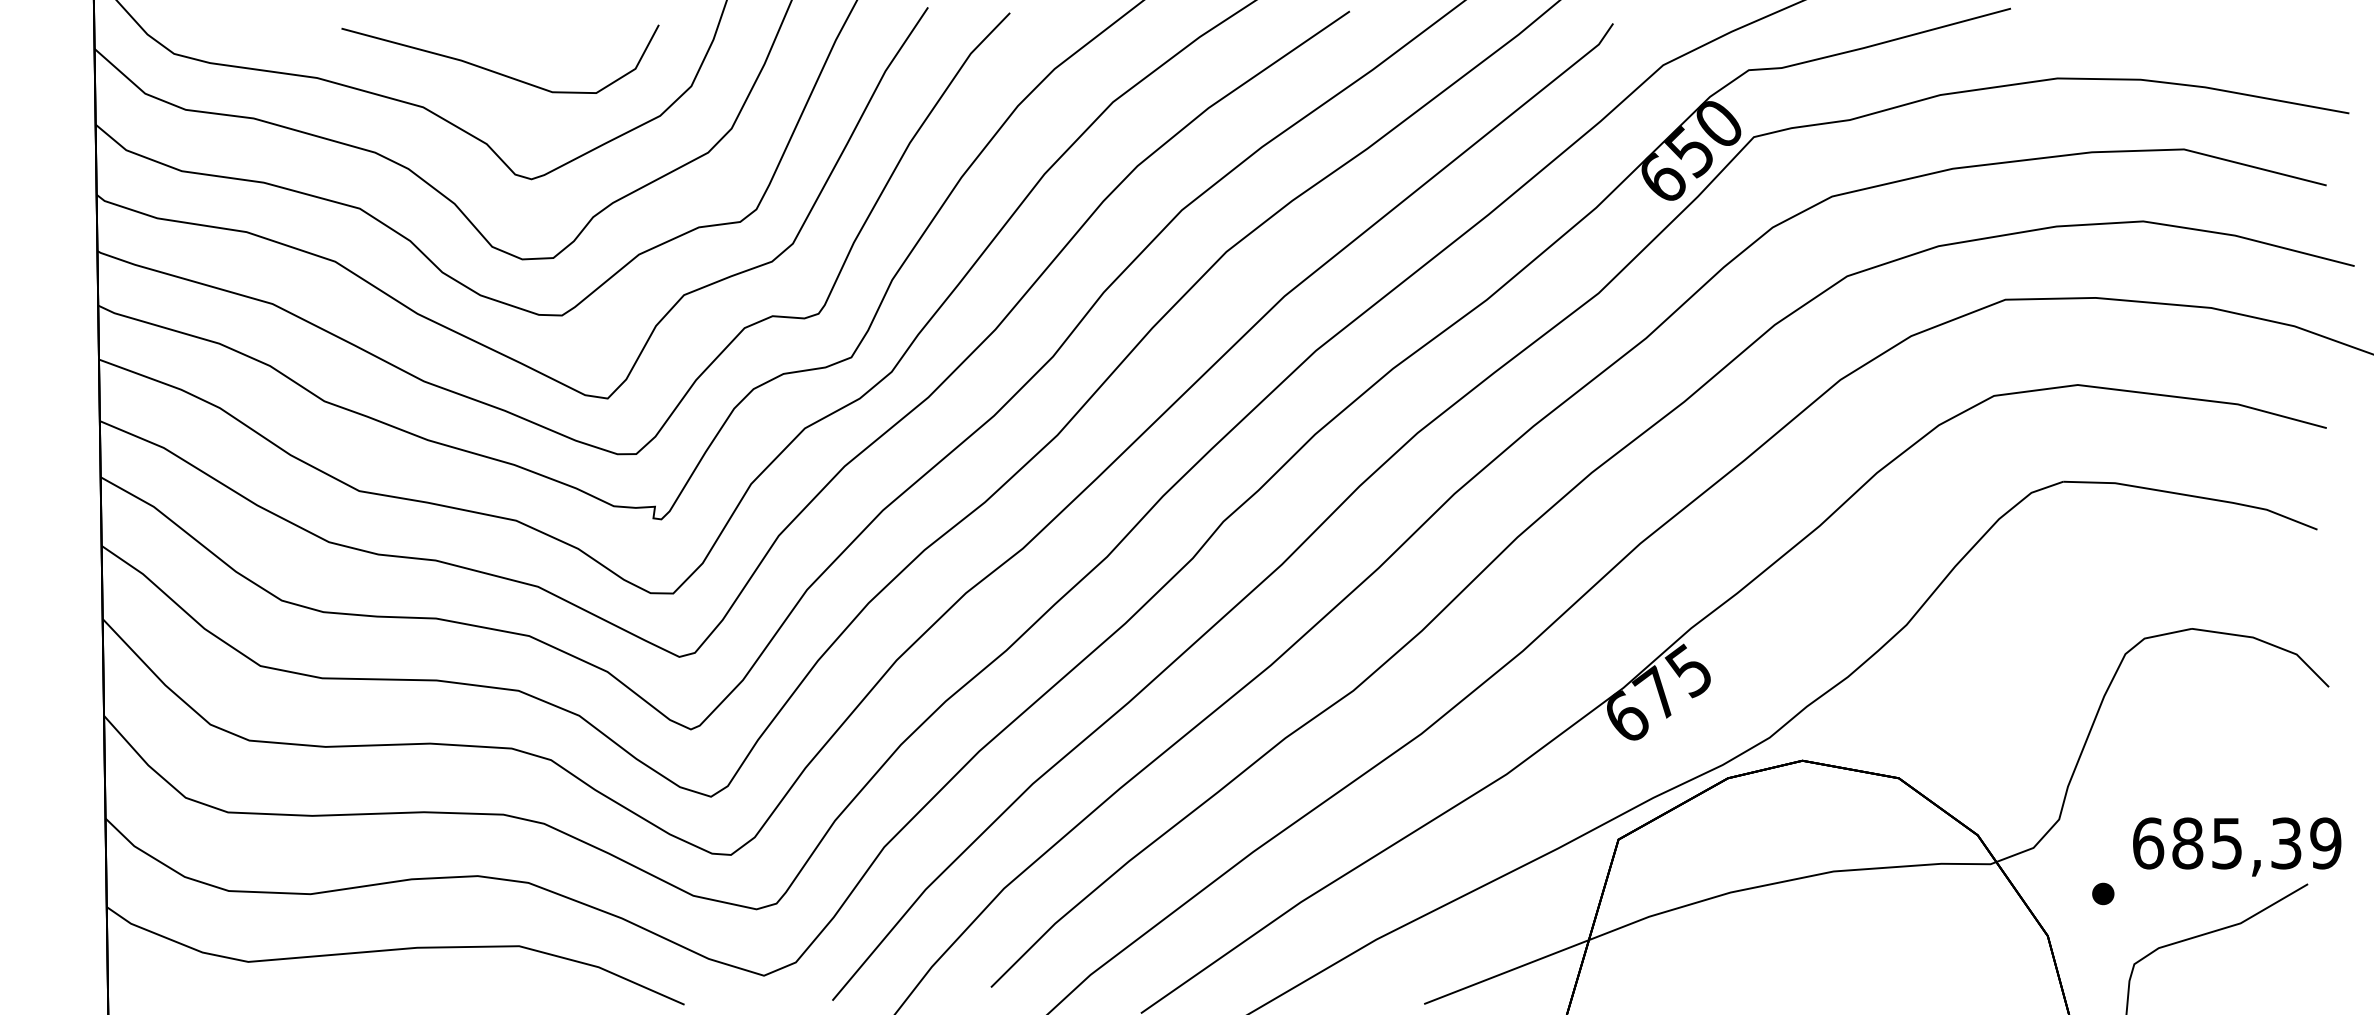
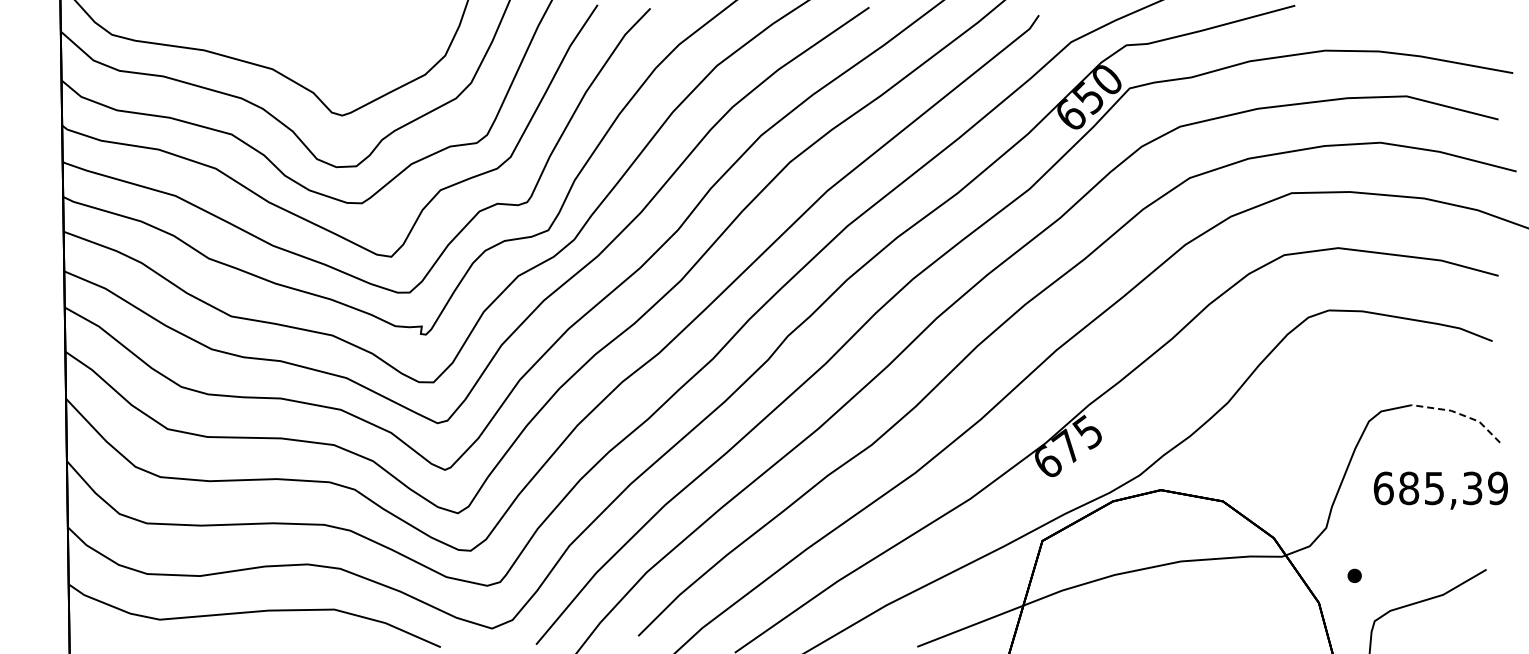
curve: (494, 70) -> (318, 45), removed
line: (2267, 643) -> (1460, 414), solid -> dashed
text: (2236, 846) -> (1440, 490), moved

